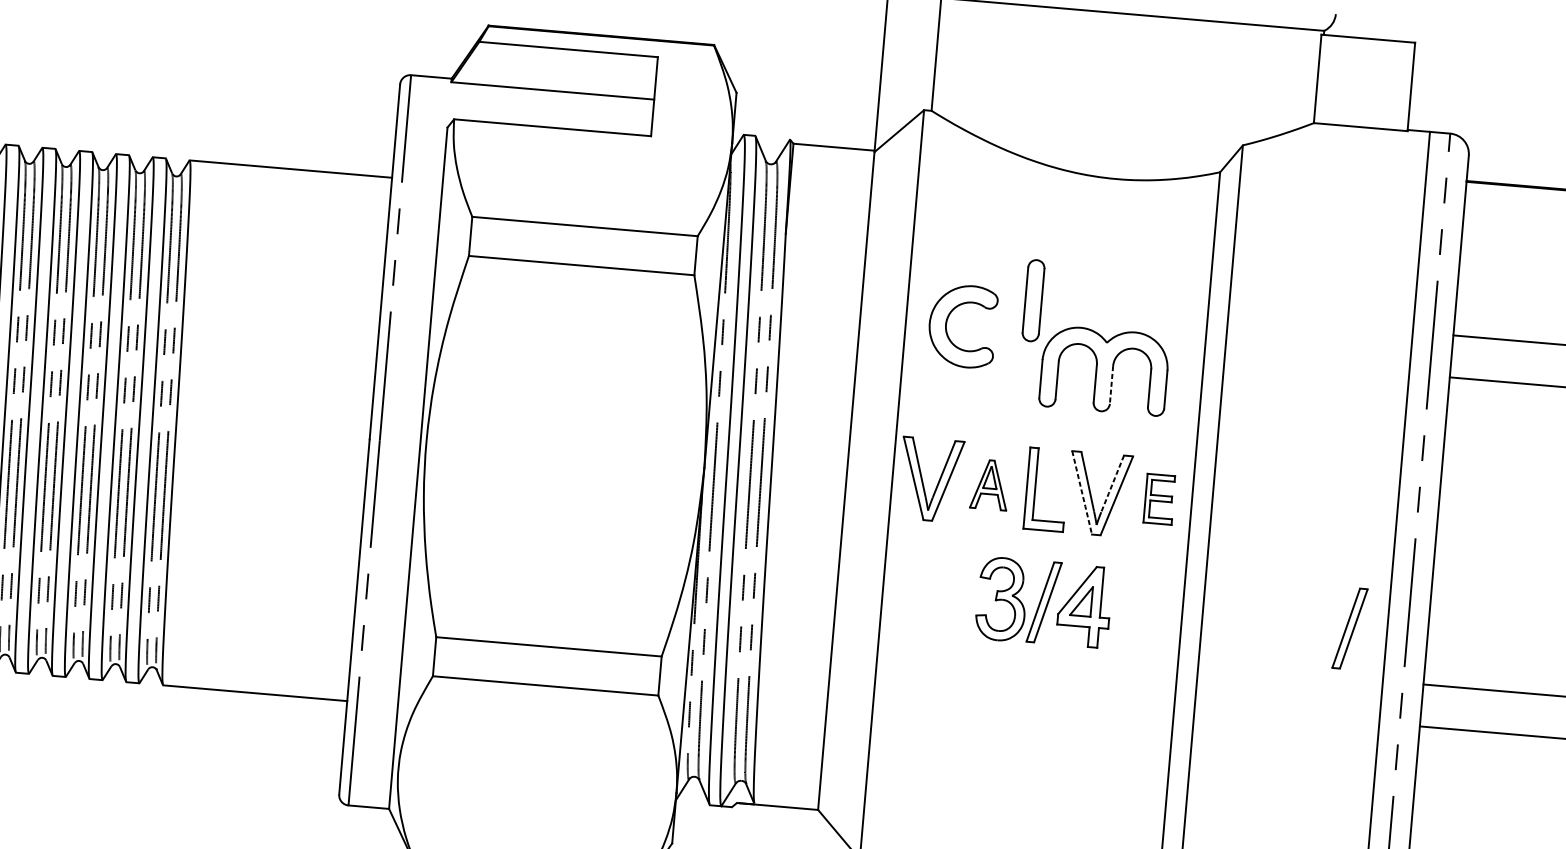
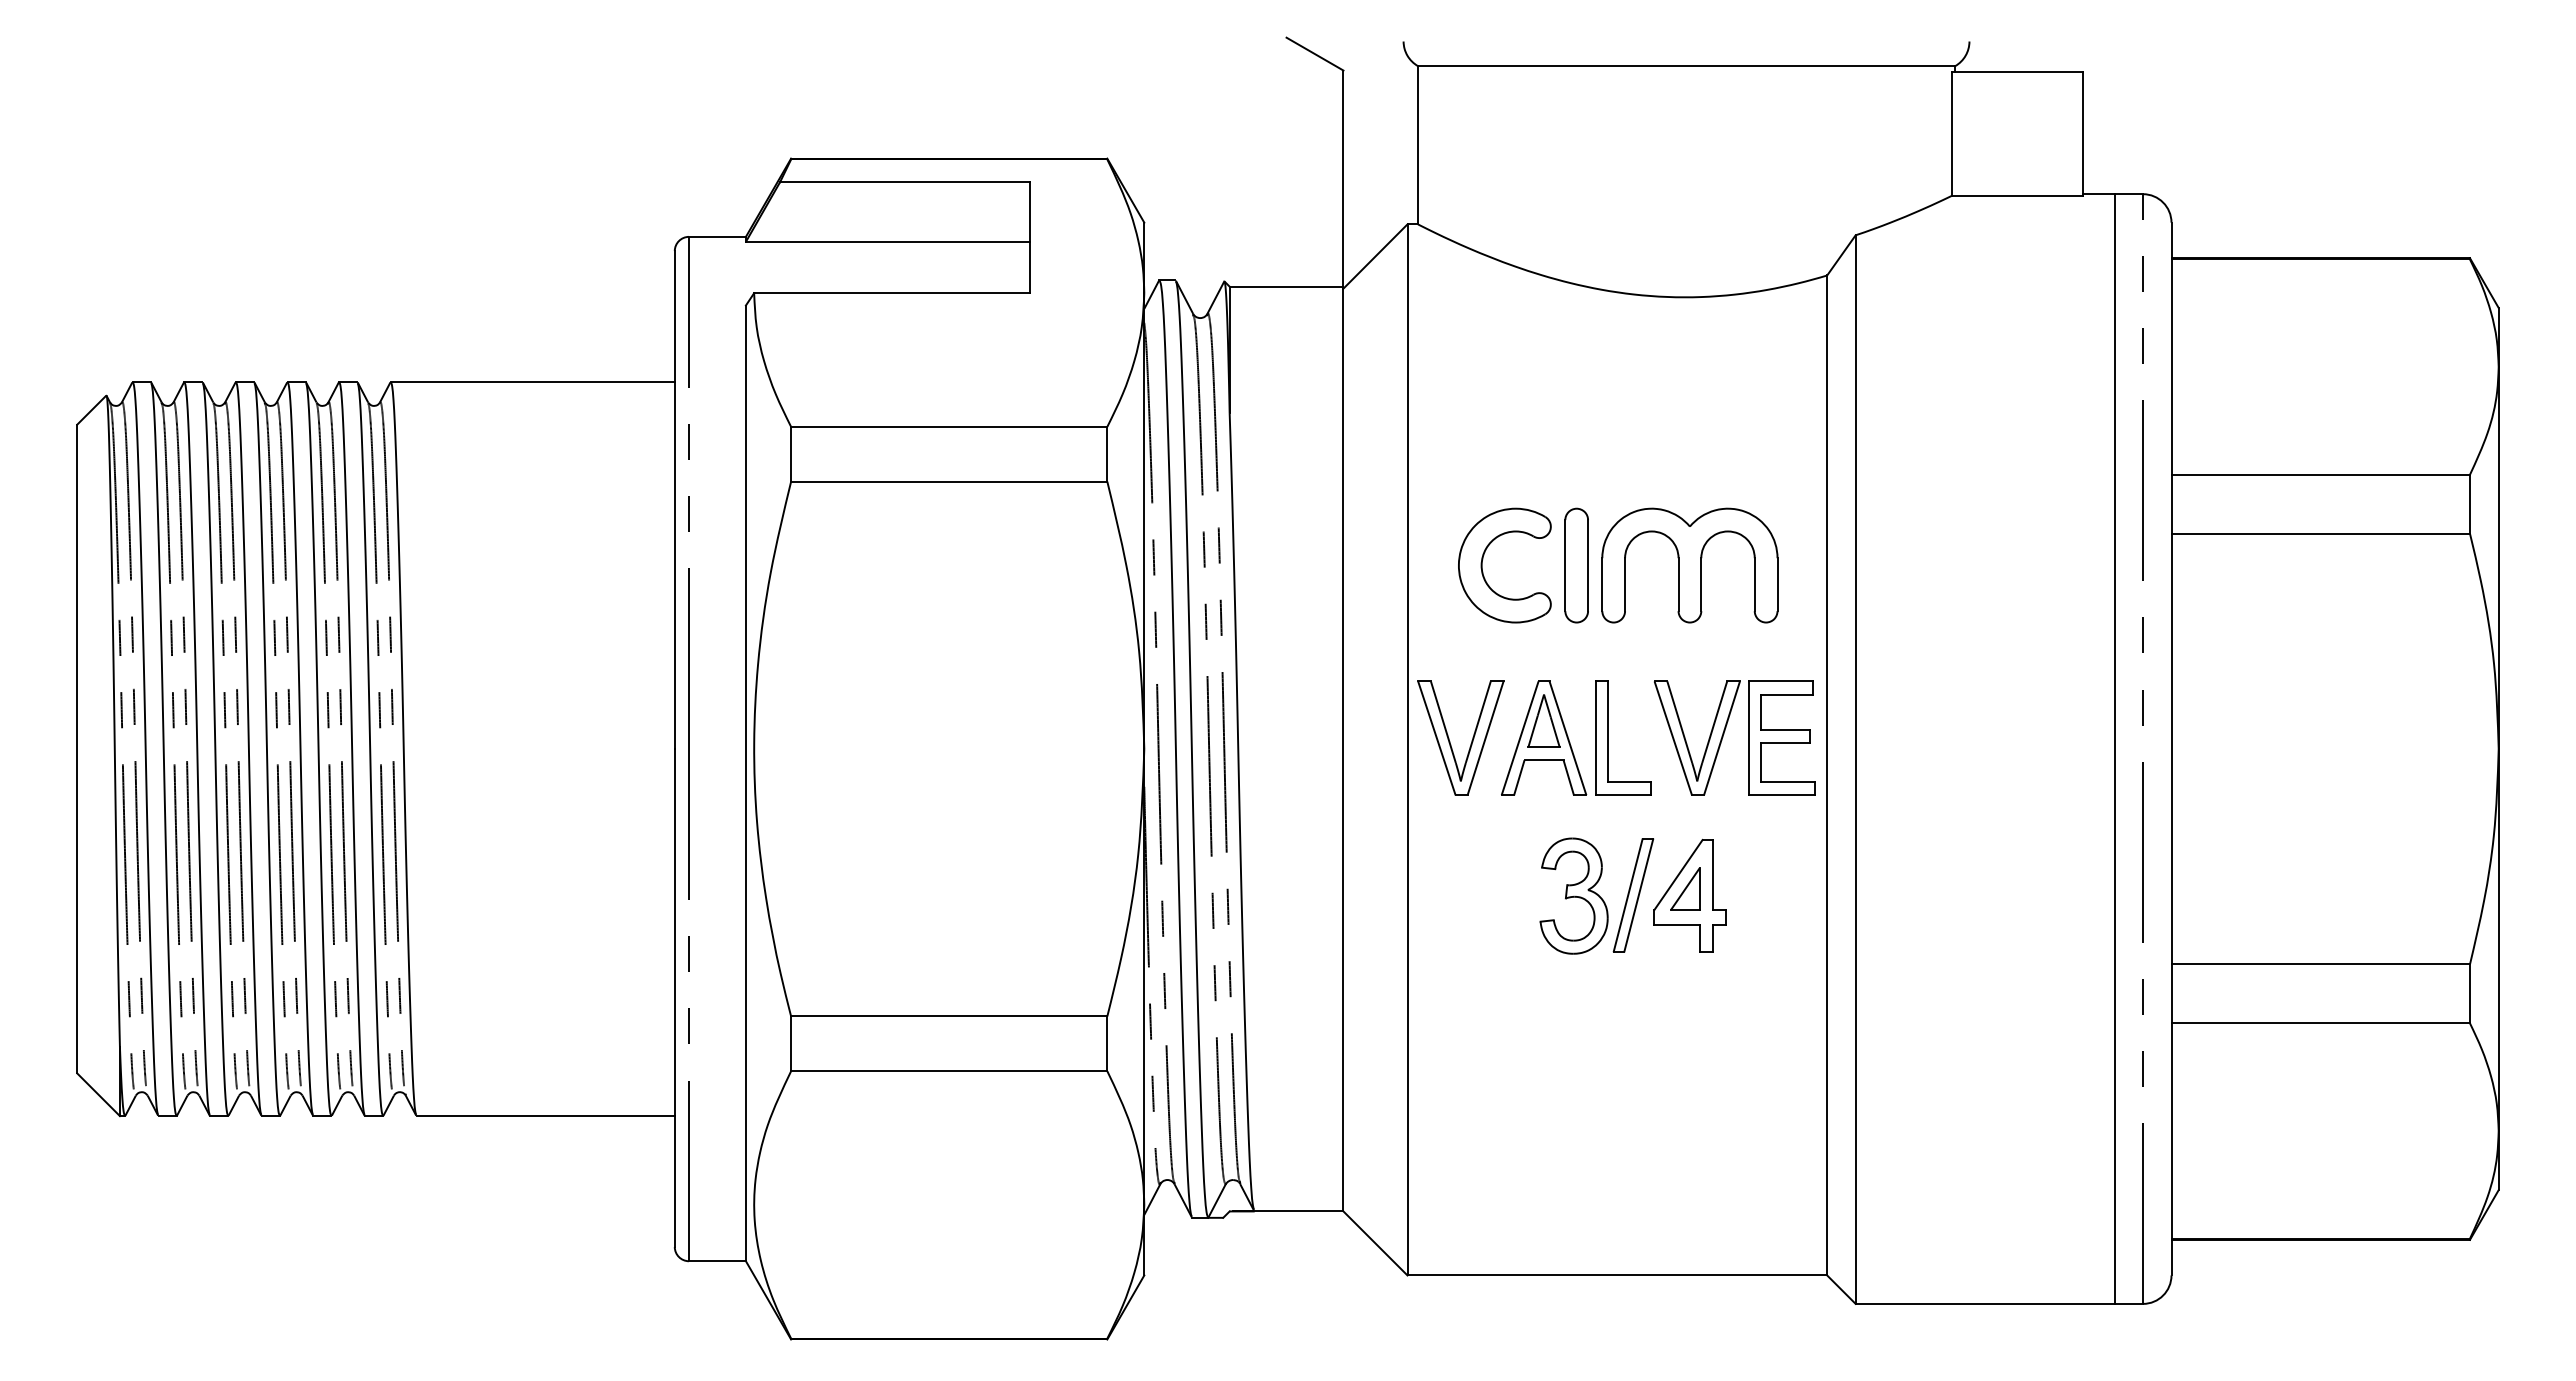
part: (1033, 300) -> (1576, 565), moved
part: (947, 320) -> (1483, 559), moved
line: (1111, 385) -> (1701, 585), dashed -> solid
part: (990, 484) -> (1544, 737), size x1.67
line: (1112, 484) -> (1714, 722), dashed -> solid
line: (1082, 492) -> (1673, 738), dashed -> solid
part: (1159, 498) -> (1781, 737), size x1.67
part: (1350, 628) -> (2062, 895), removed

